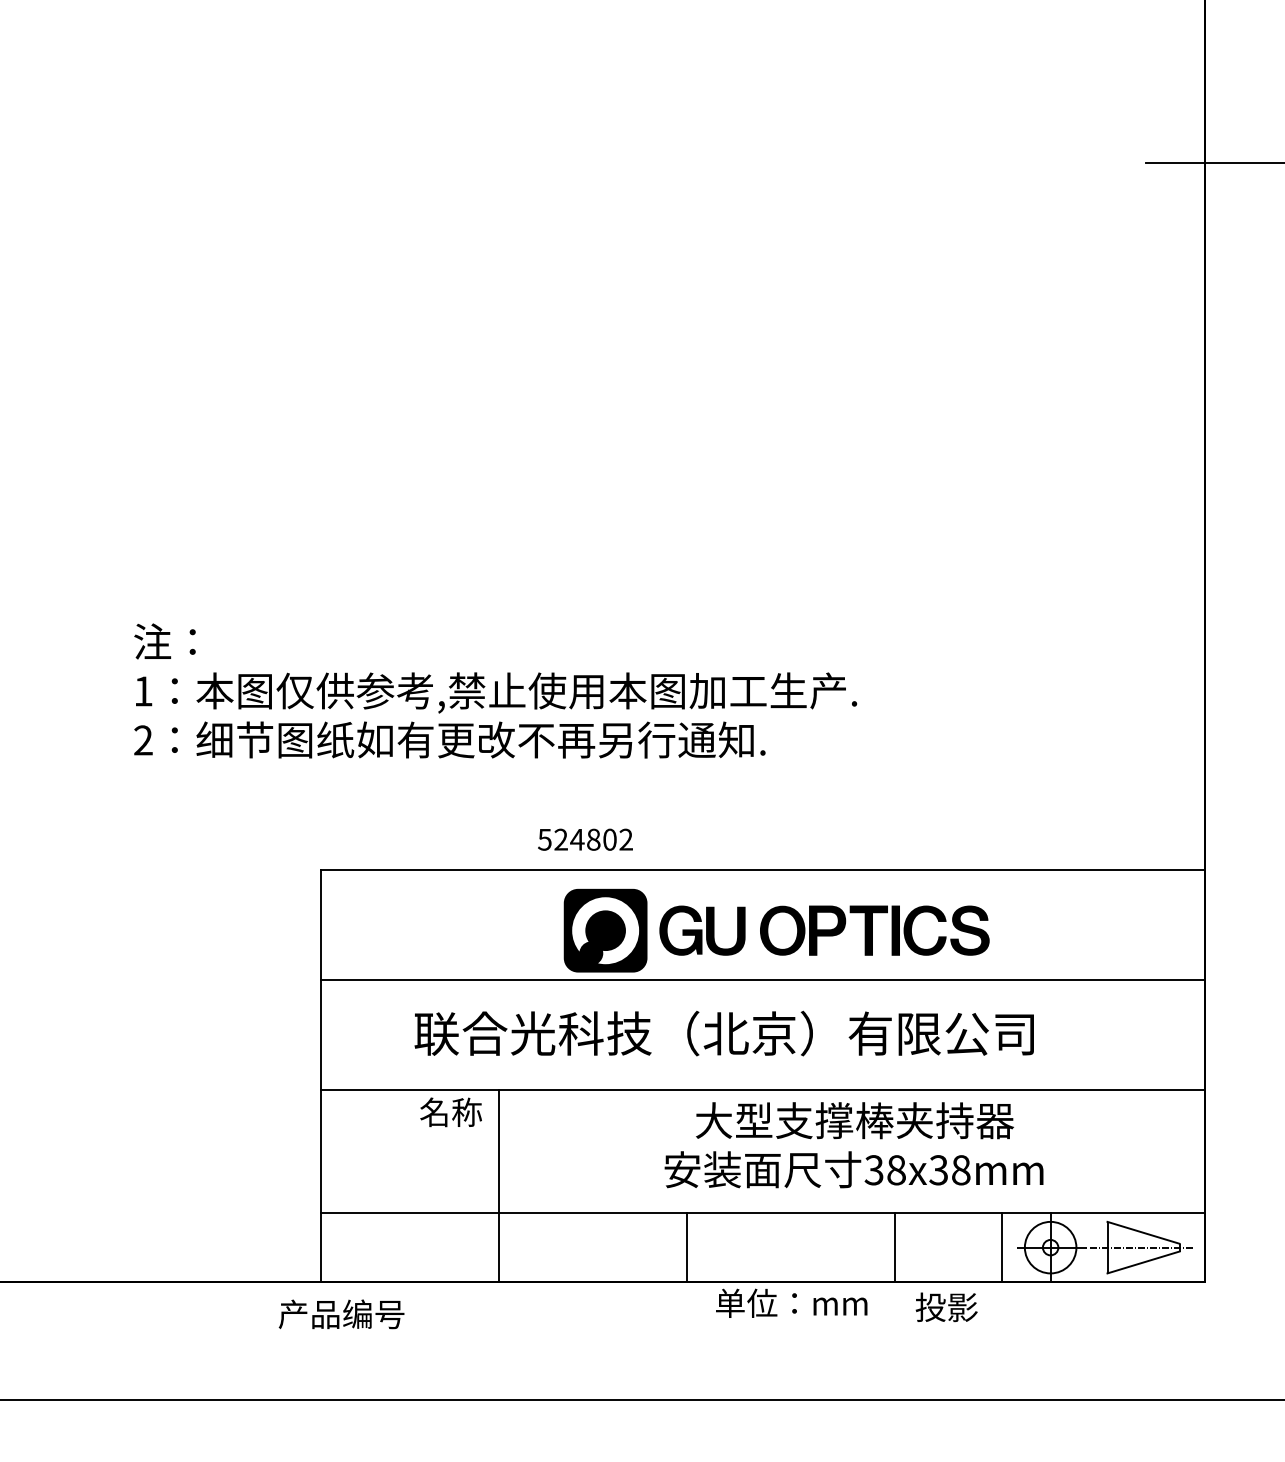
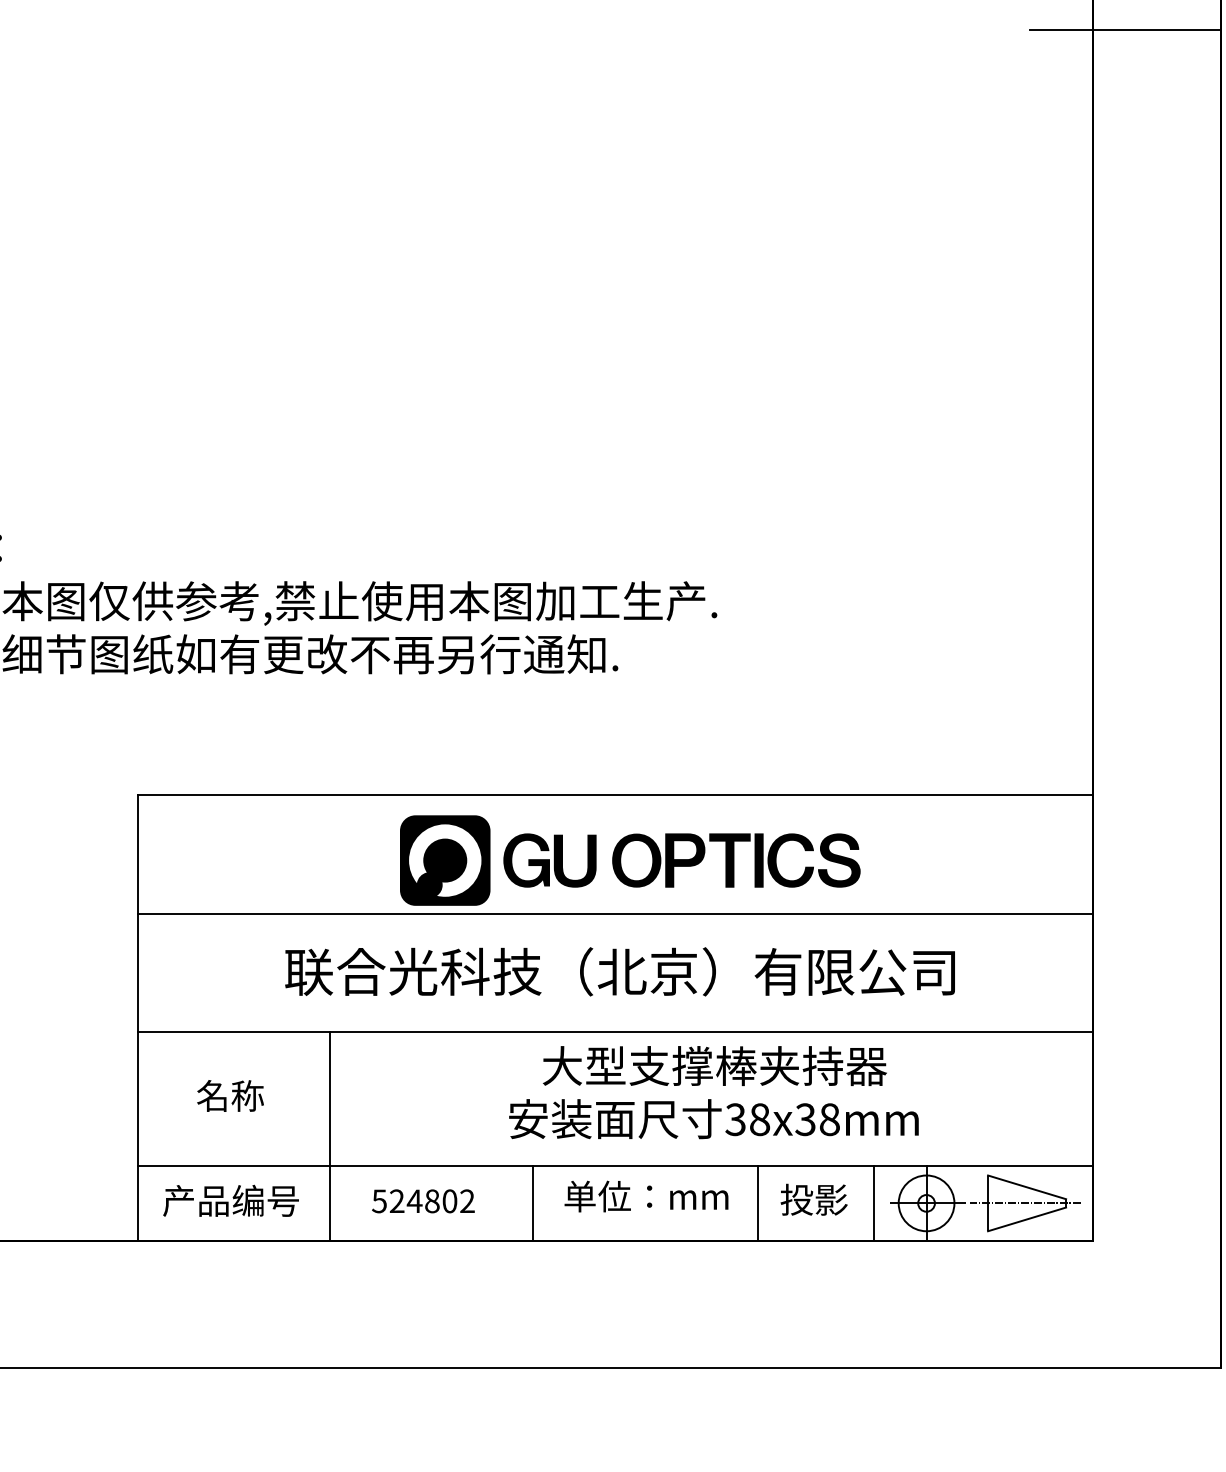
text: (585, 839) -> (423, 1201), moved
text: (723, 1033) -> (619, 971), moved
text: (450, 1112) -> (229, 1096), moved
text: (791, 1302) -> (646, 1195), moved
text: (946, 1307) -> (813, 1199), moved
text: (341, 1314) -> (230, 1201), moved

